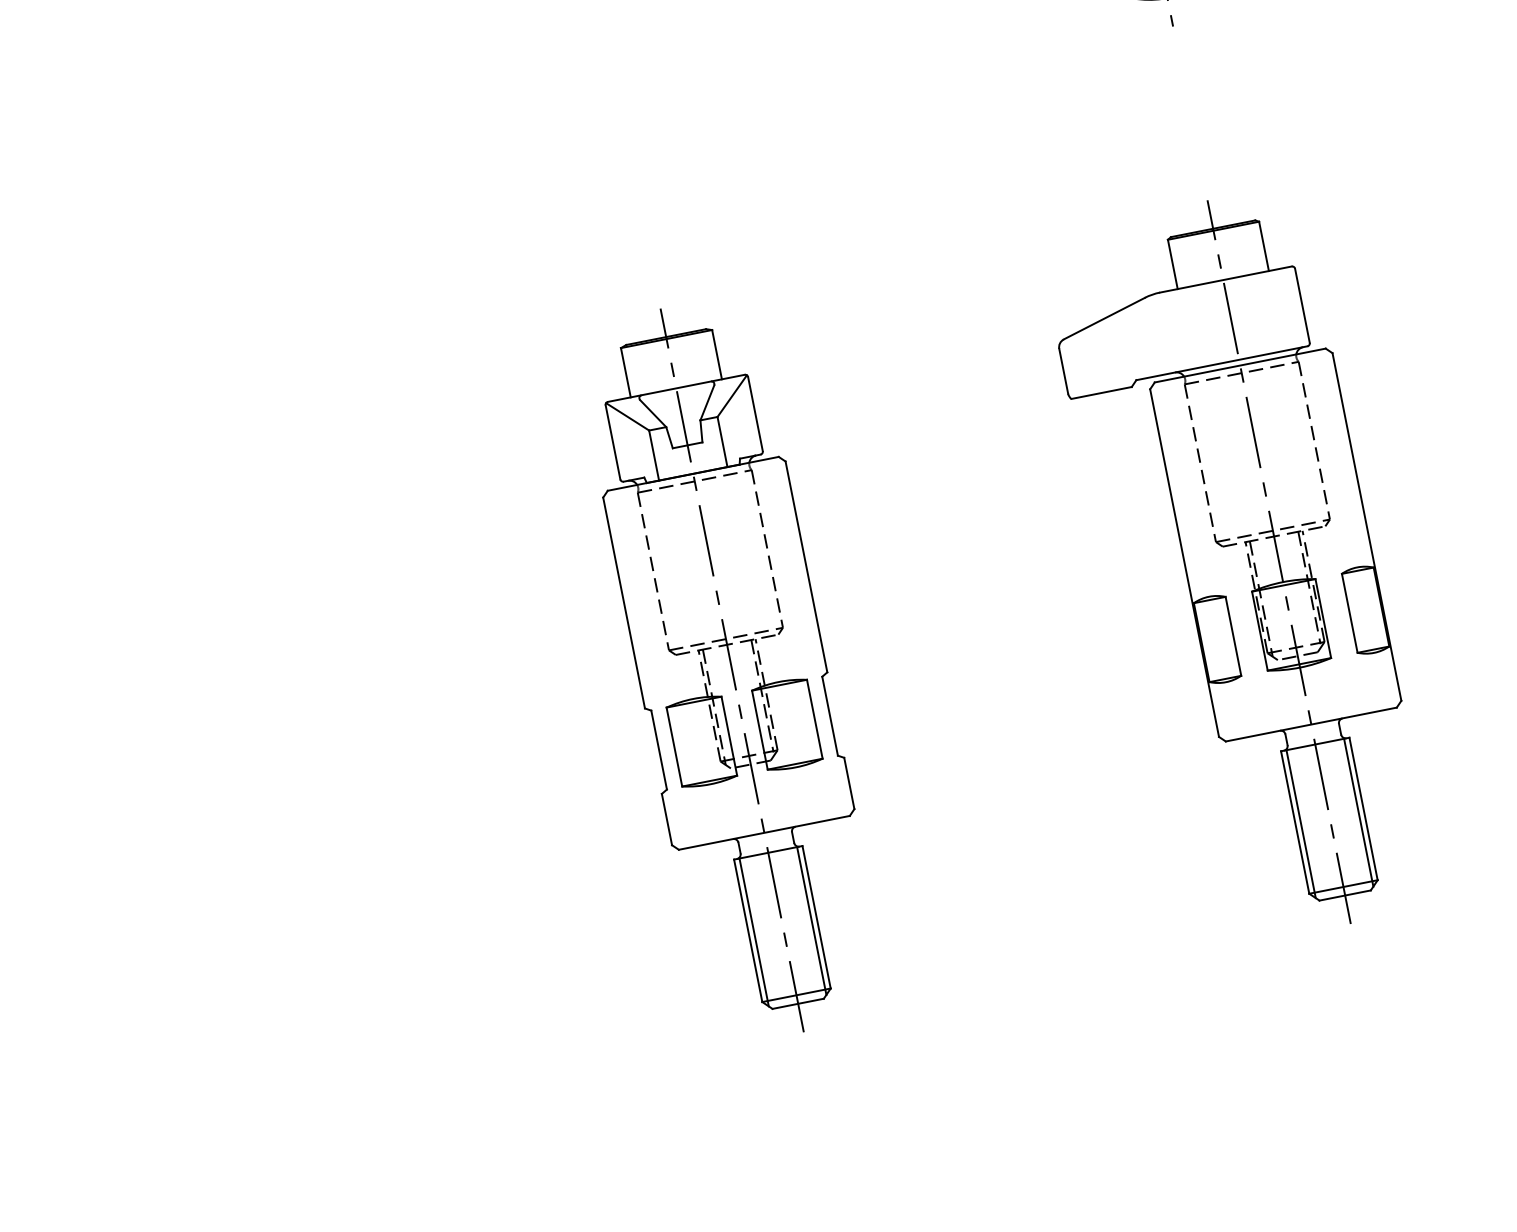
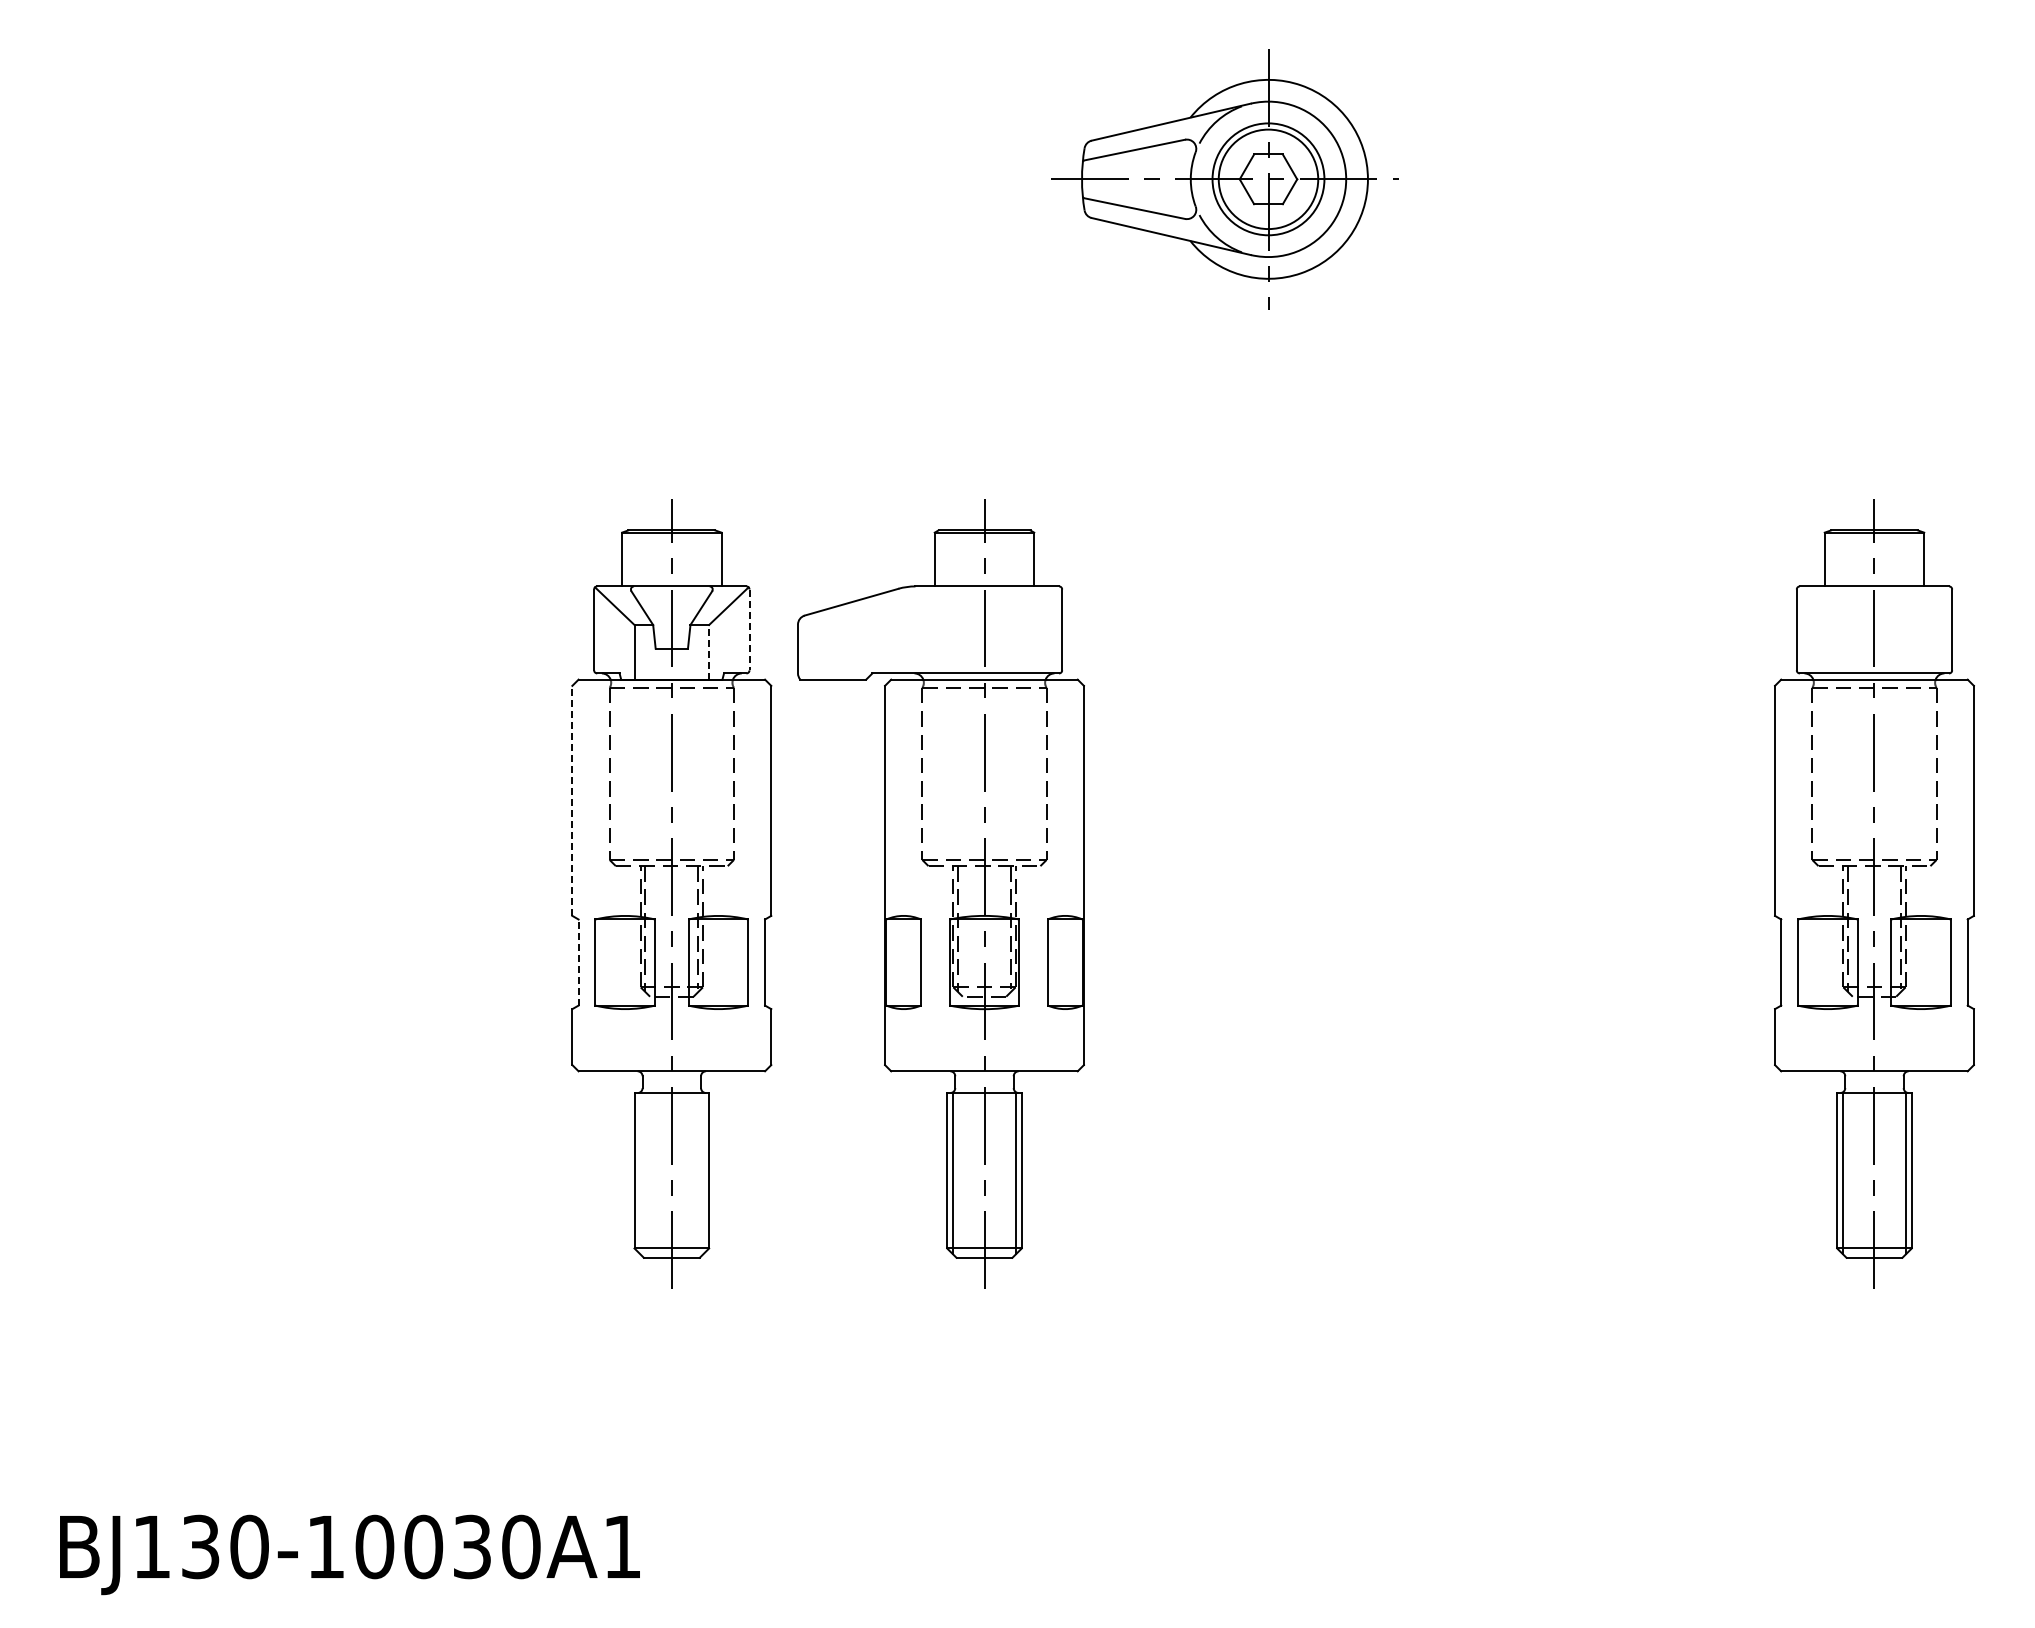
line: (755, 414) -> (749, 630), solid -> dashed
line: (722, 441) -> (709, 651), solid -> dashed
part: (1238, 569) -> (940, 893), moved
line: (624, 602) -> (572, 800), solid -> dashed
line: (659, 750) -> (578, 962), solid -> dashed
line: (811, 920) -> (703, 1173), removed
line: (754, 932) -> (640, 1173), removed

